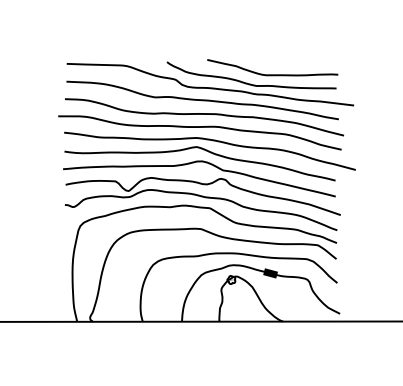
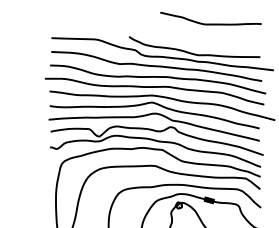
curve: (272, 74) -> (210, 23), moved

